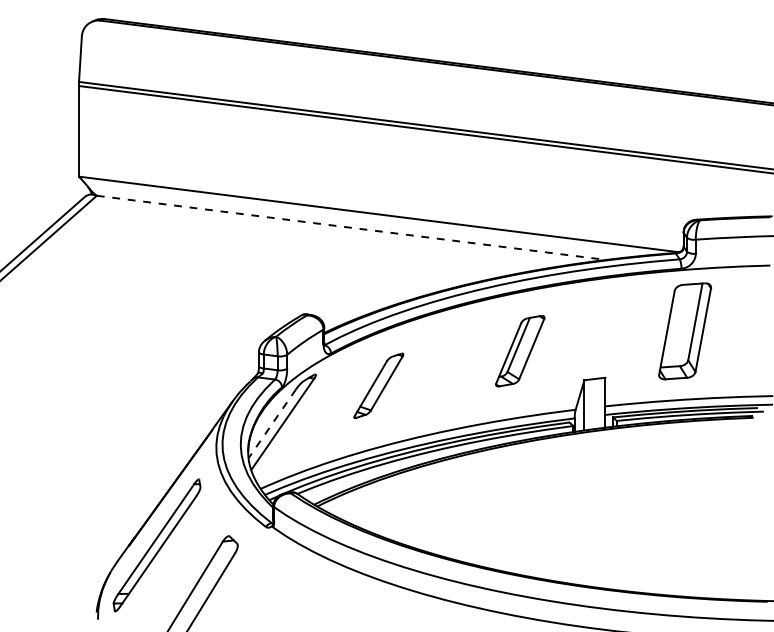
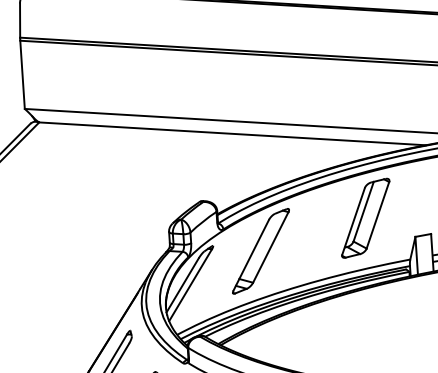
line: (351, 227) -> (232, 133), dashed -> solid
part: (519, 350) -> (365, 217), size x1.43
part: (378, 385) -> (260, 251), size x1.67
line: (272, 423) -> (182, 285), dashed -> solid

